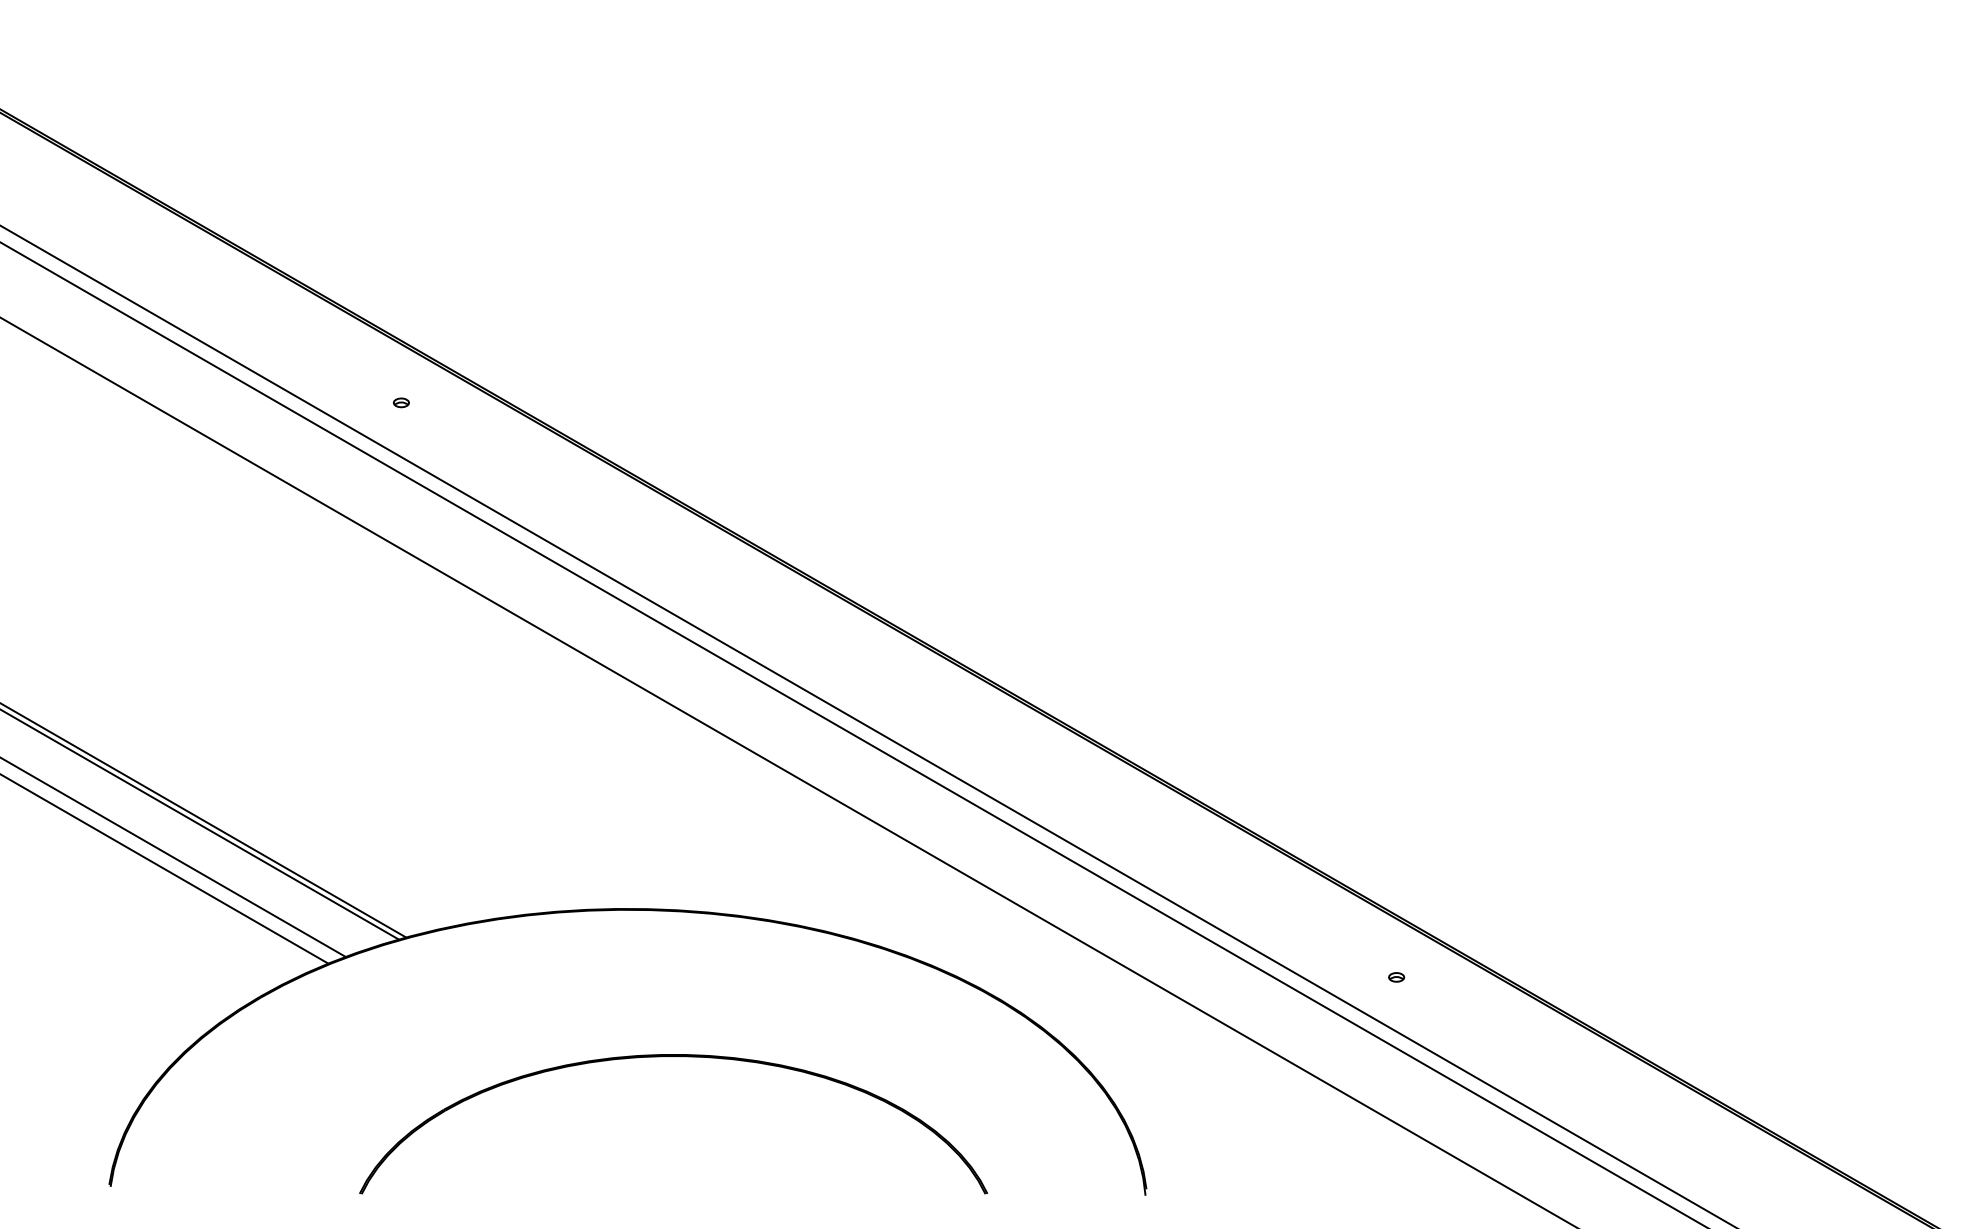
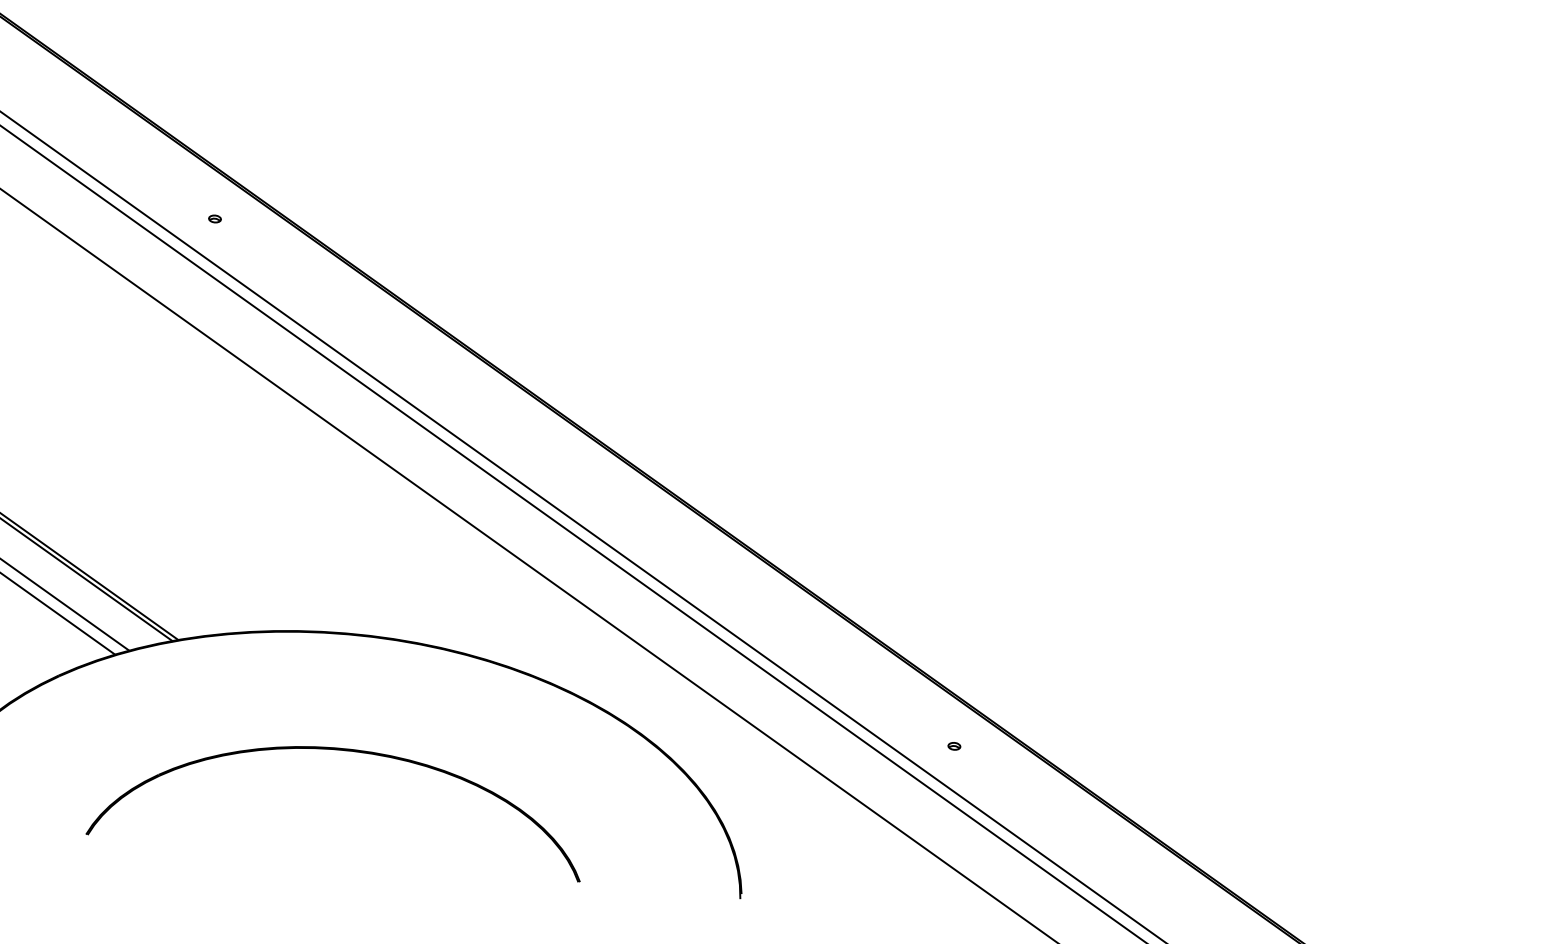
part: (673, 1056) -> (343, 750), moved

